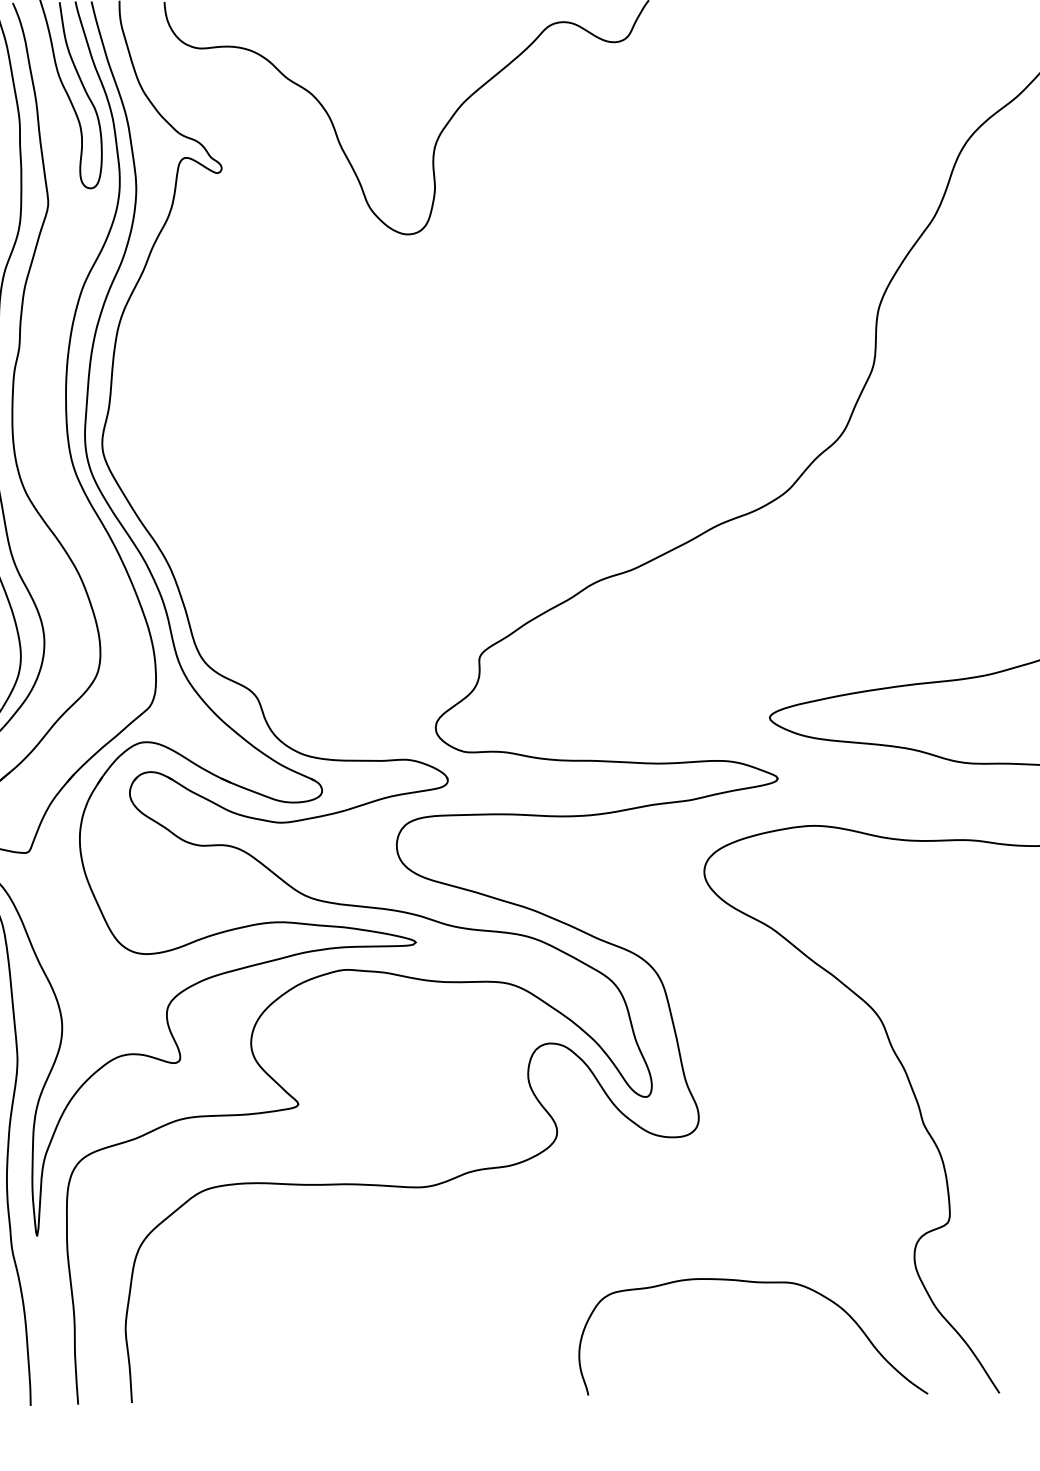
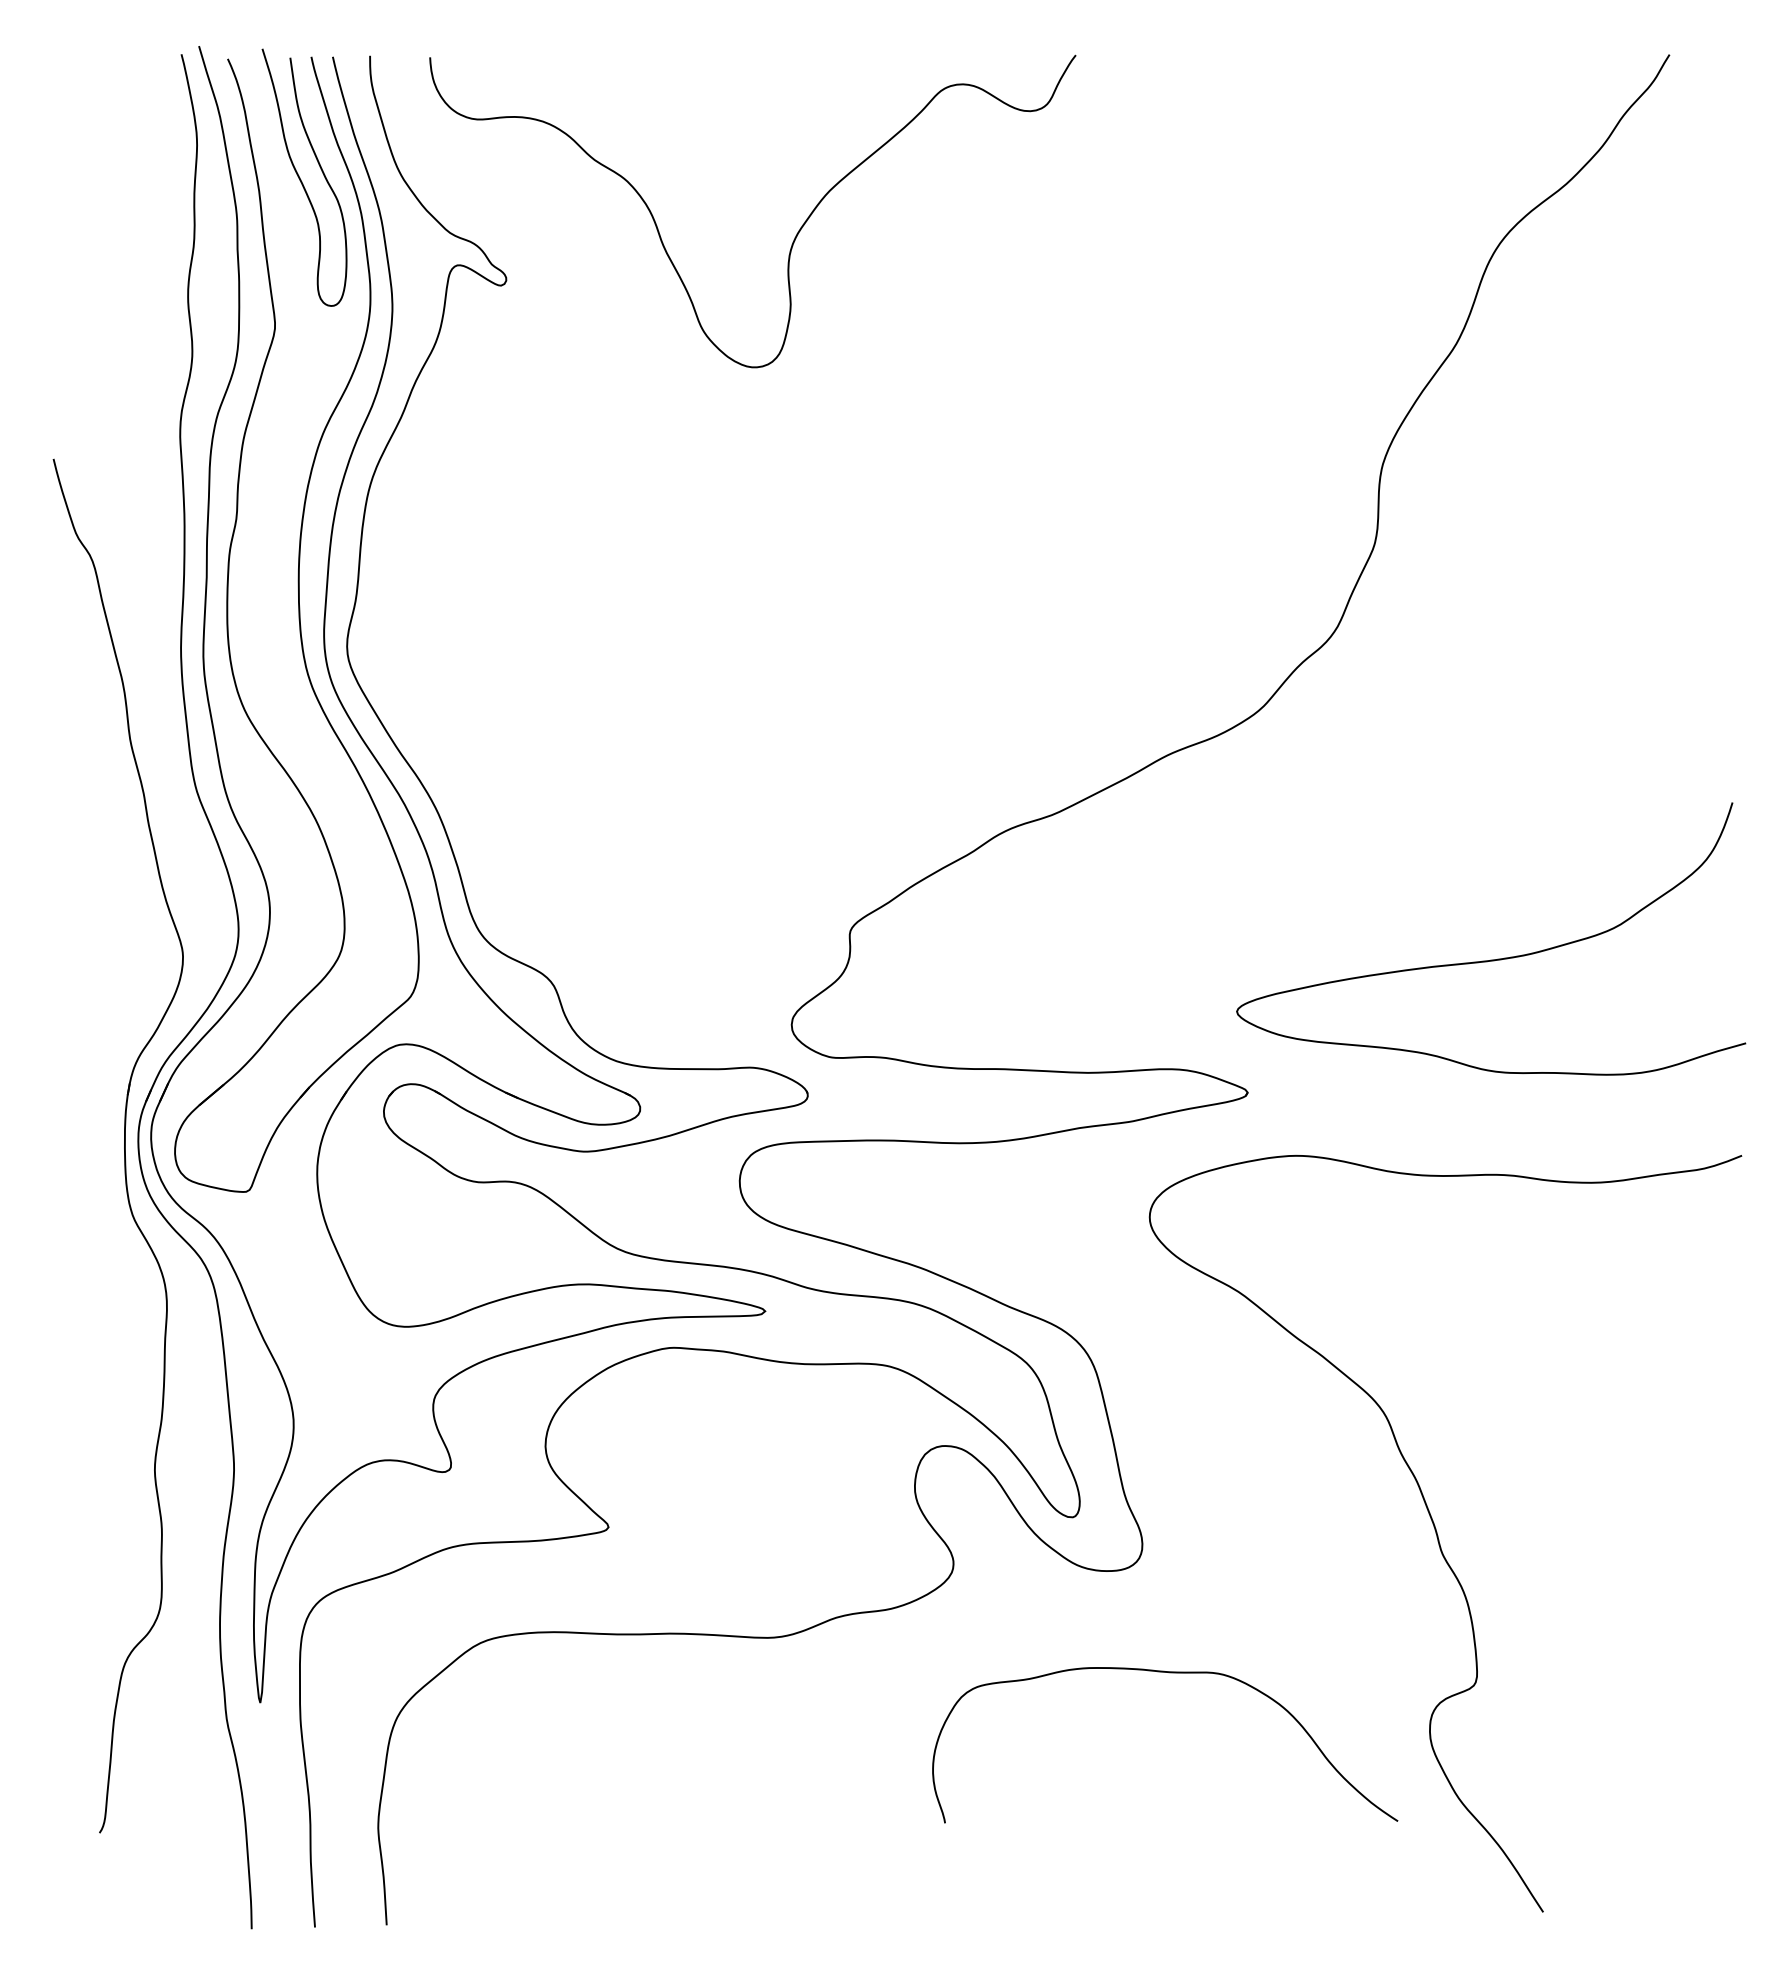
curve: (756, 1283) -> (1169, 1673), moved

